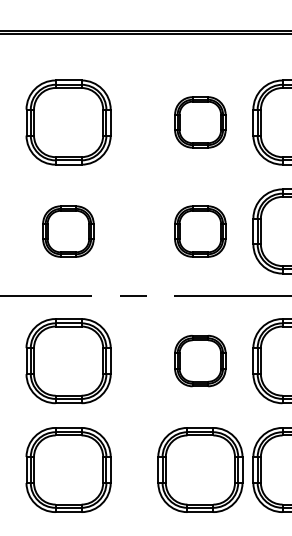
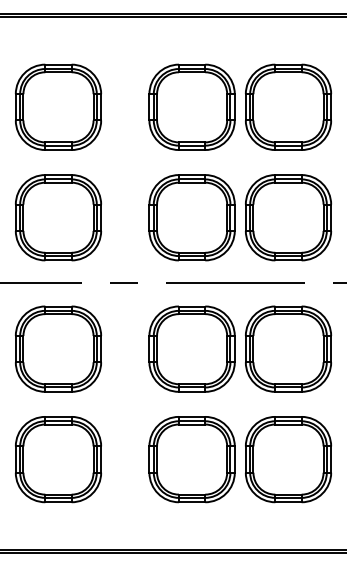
part: (199, 121) -> (191, 106), size x1.67
part: (67, 231) -> (57, 217), size x1.67
part: (199, 231) -> (191, 217), size x1.67
part: (199, 360) -> (191, 348), size x1.67

